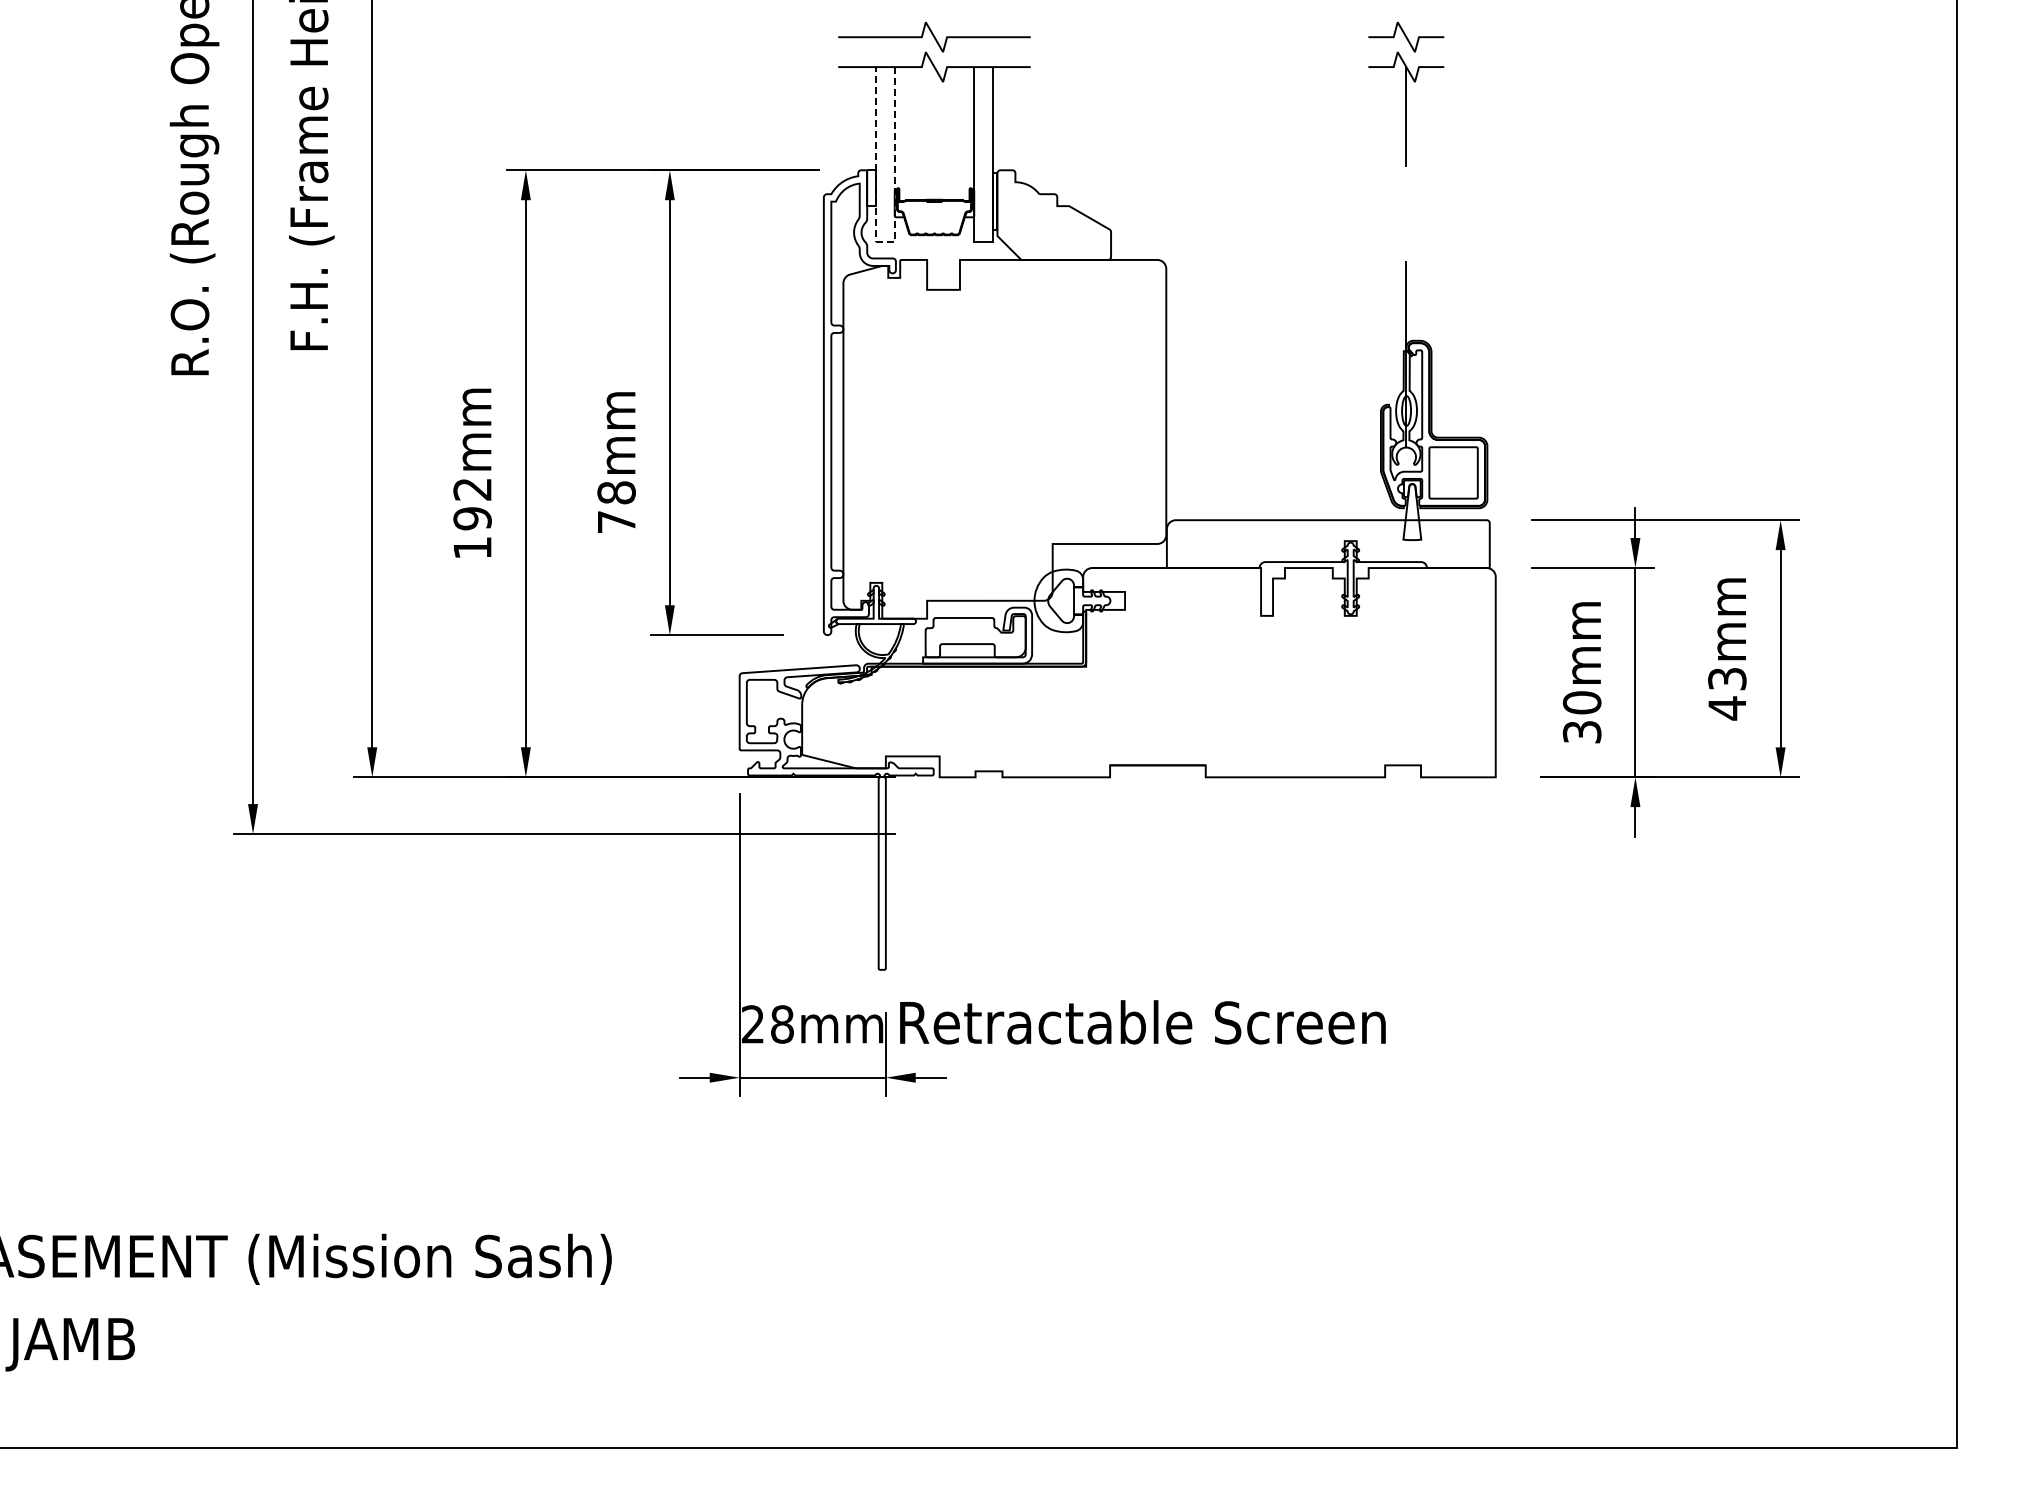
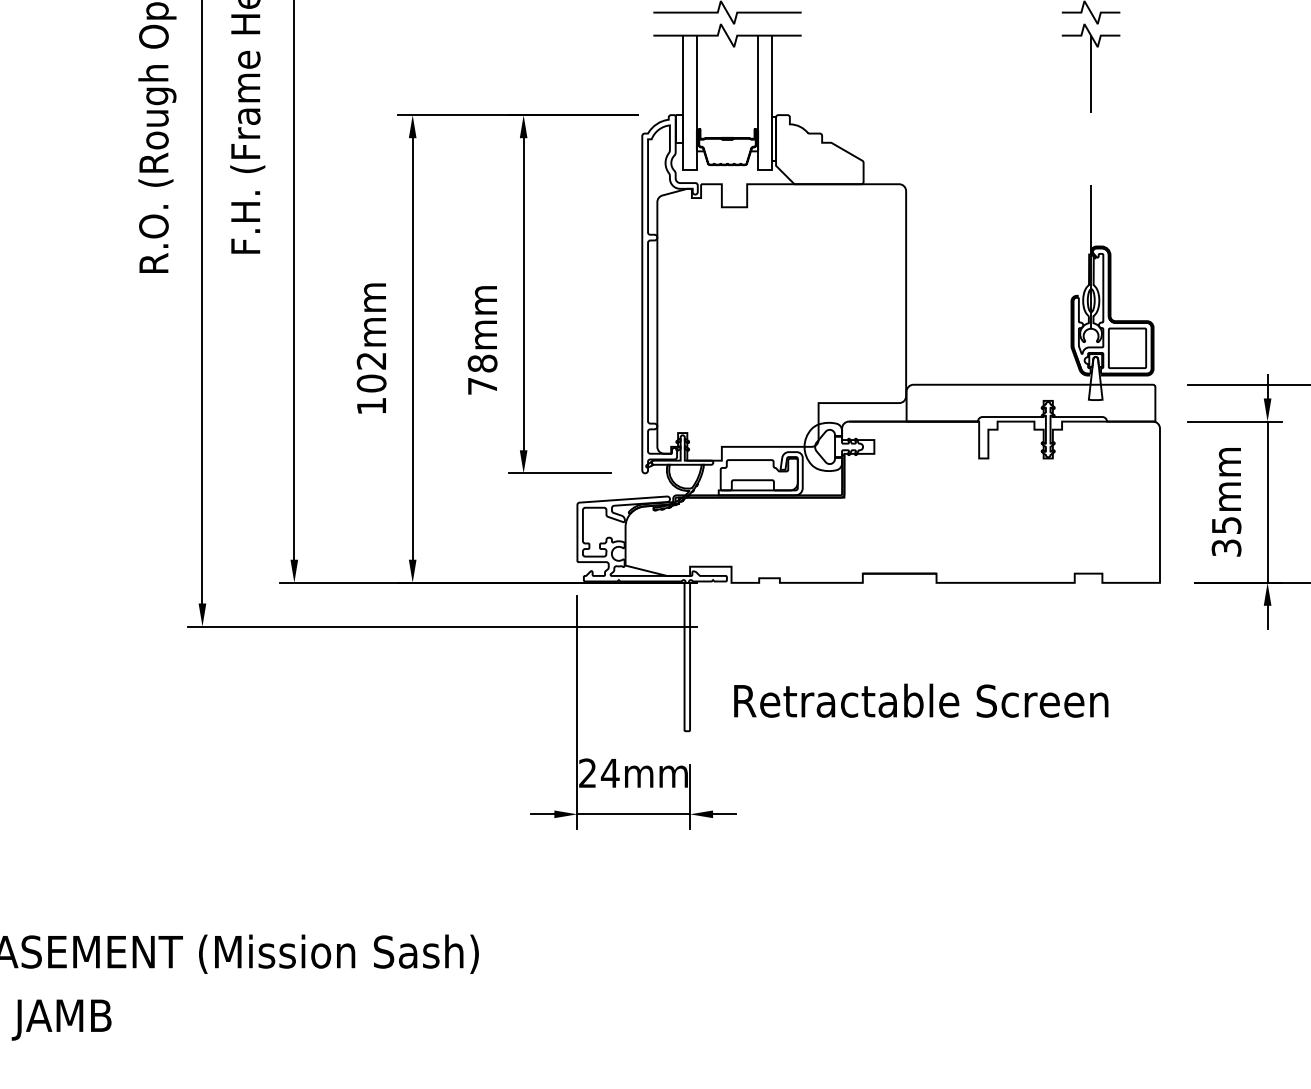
line: (884, 242) -> (689, 170), dashed -> solid
text: (472, 518) -> (371, 383), 192mm -> 102mm
text: (1581, 702) -> (1226, 525), 30mm -> 35mm
text: (1142, 1022) -> (920, 700), moved
text: (782, 1024) -> (610, 773), 28mm -> 24mm

